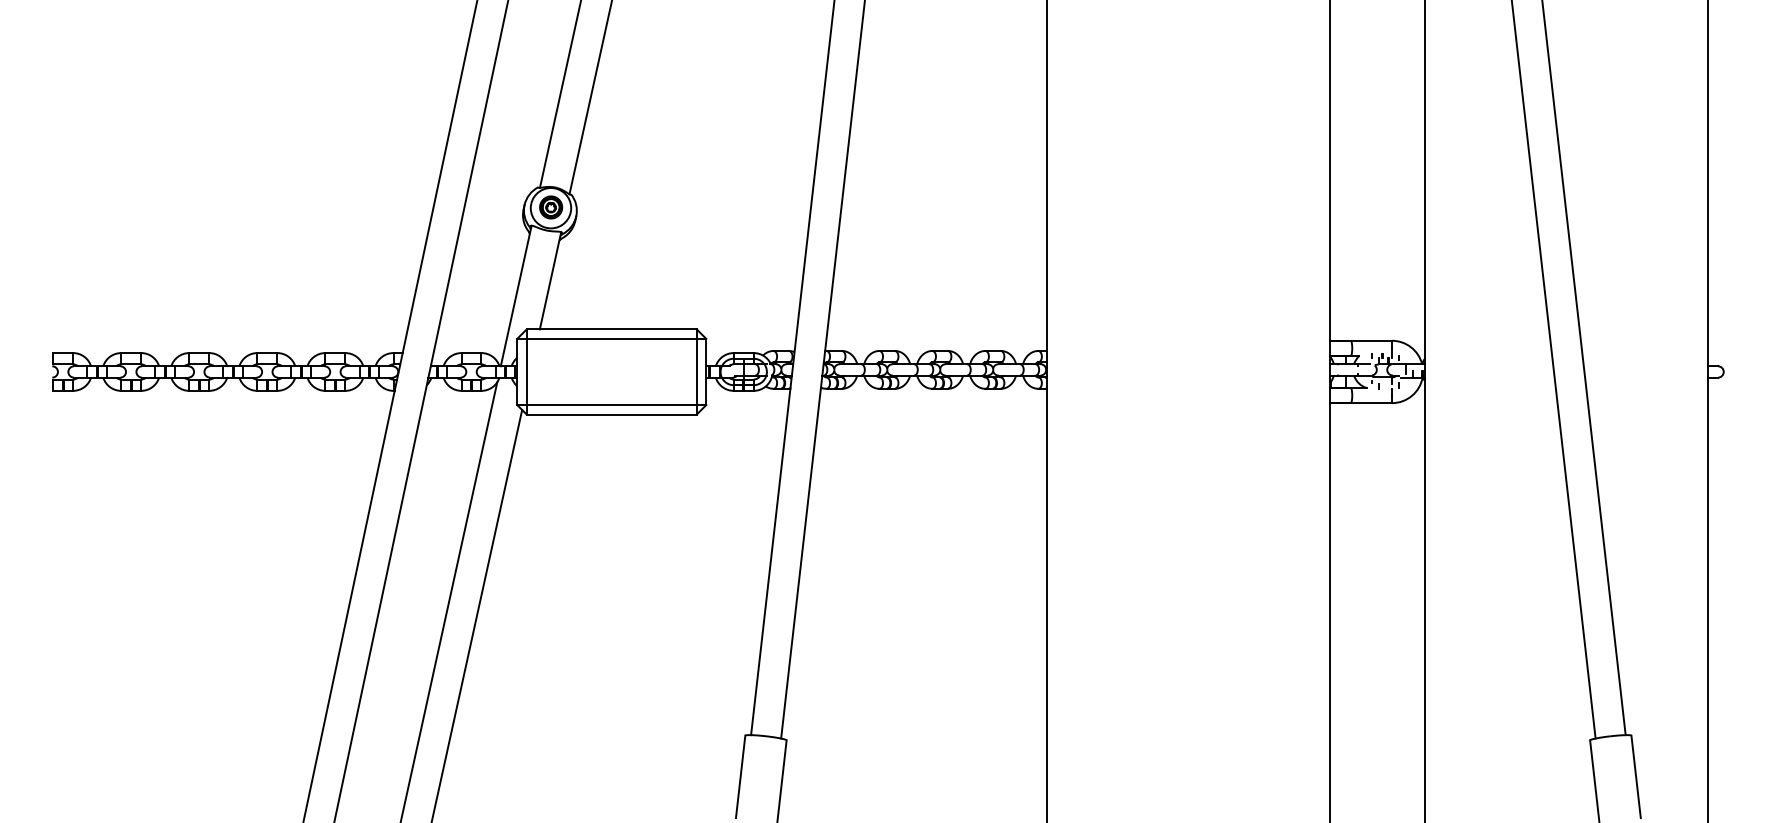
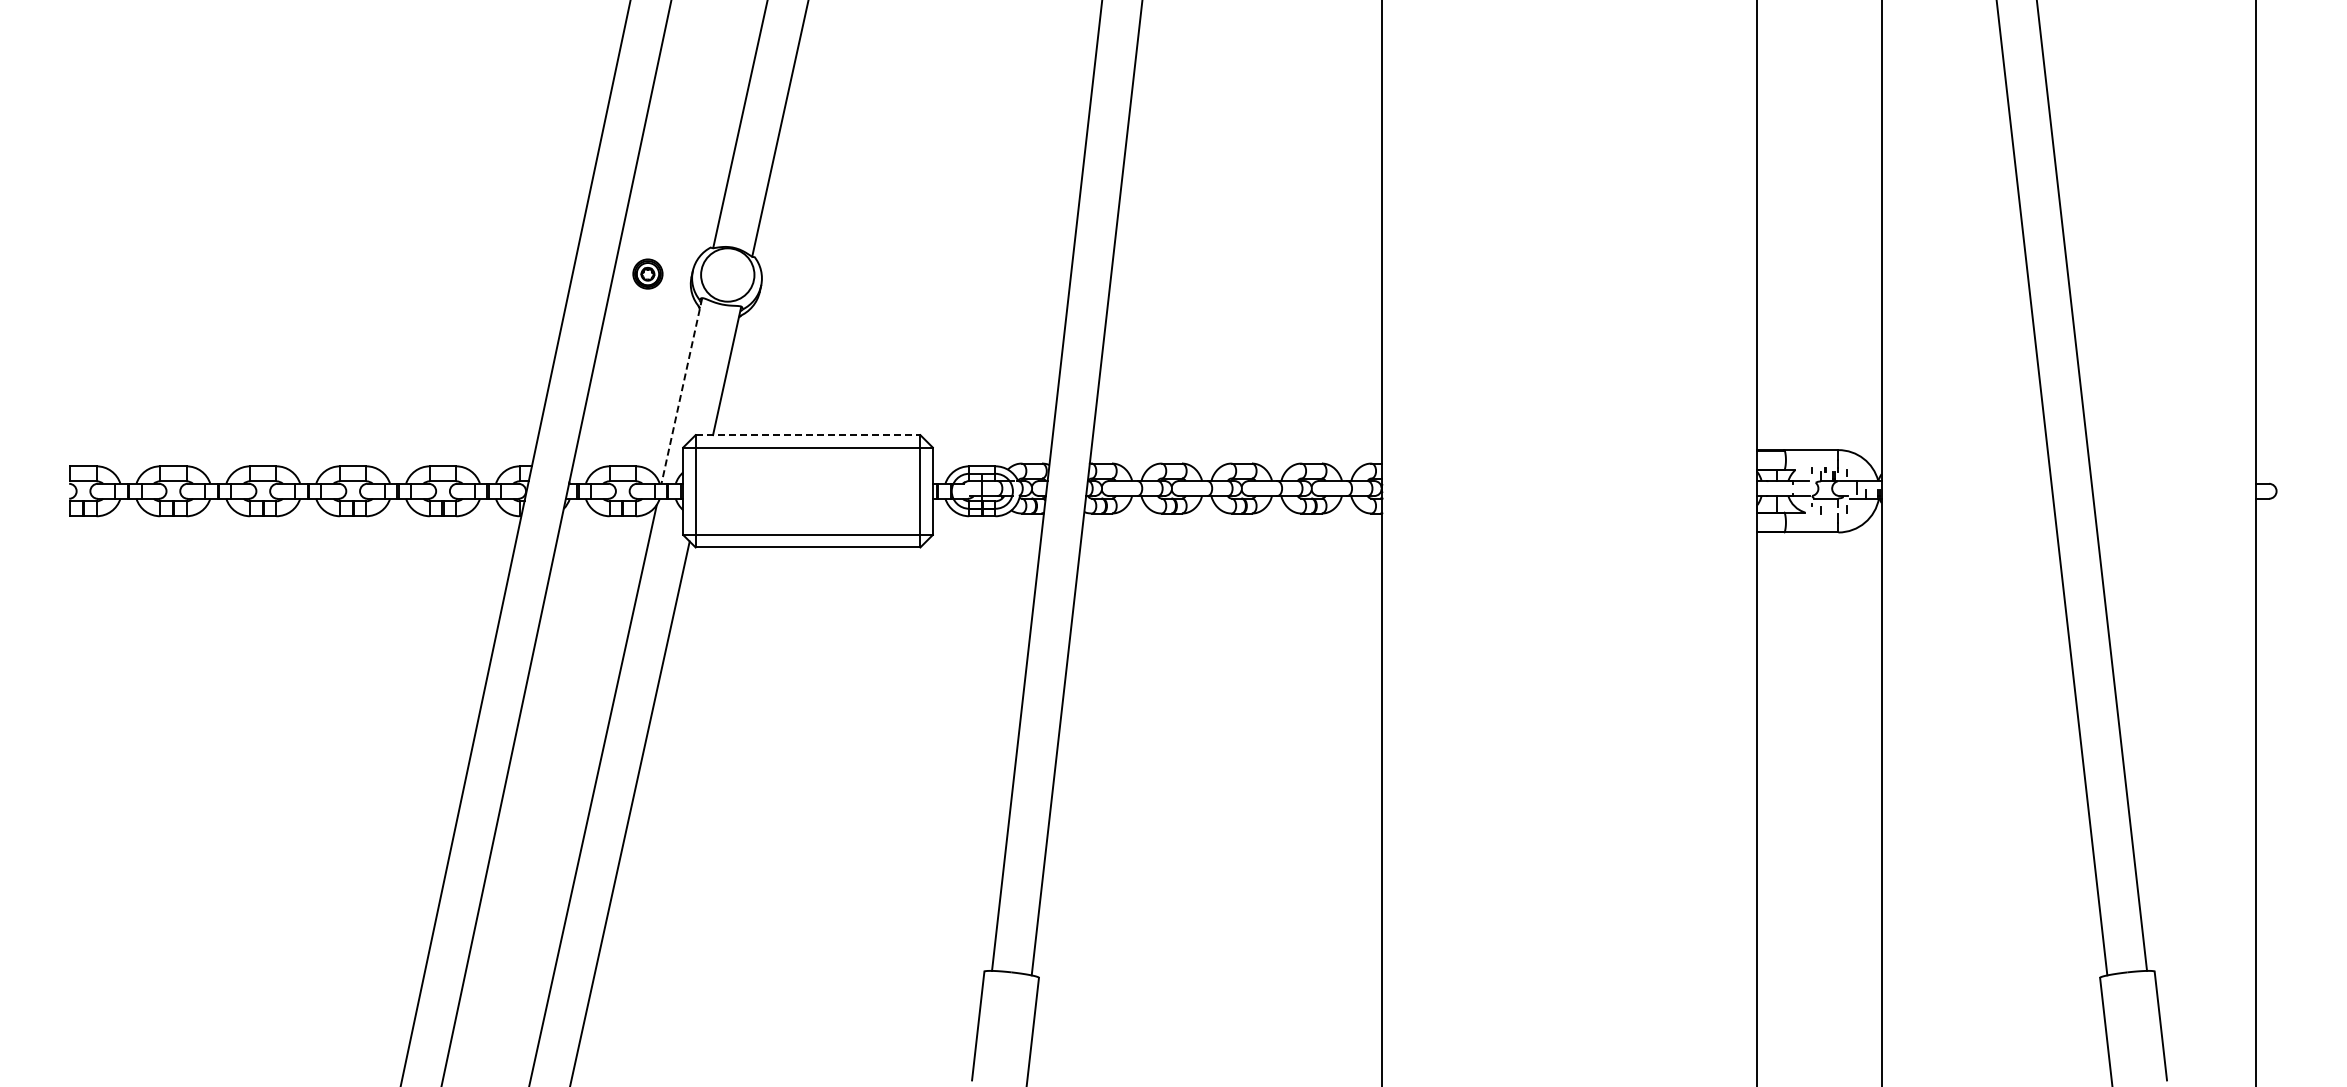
part: (550, 207) -> (647, 273), moved
line: (515, 296) -> (681, 391), solid -> dashed
line: (612, 329) -> (808, 435), solid -> dashed

